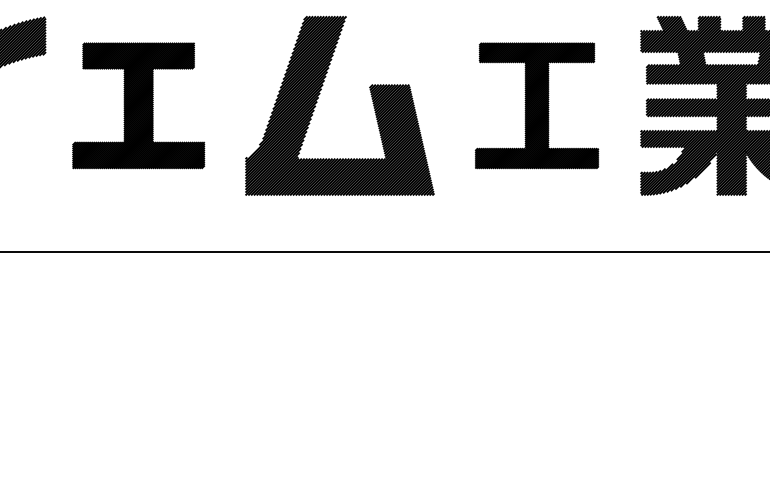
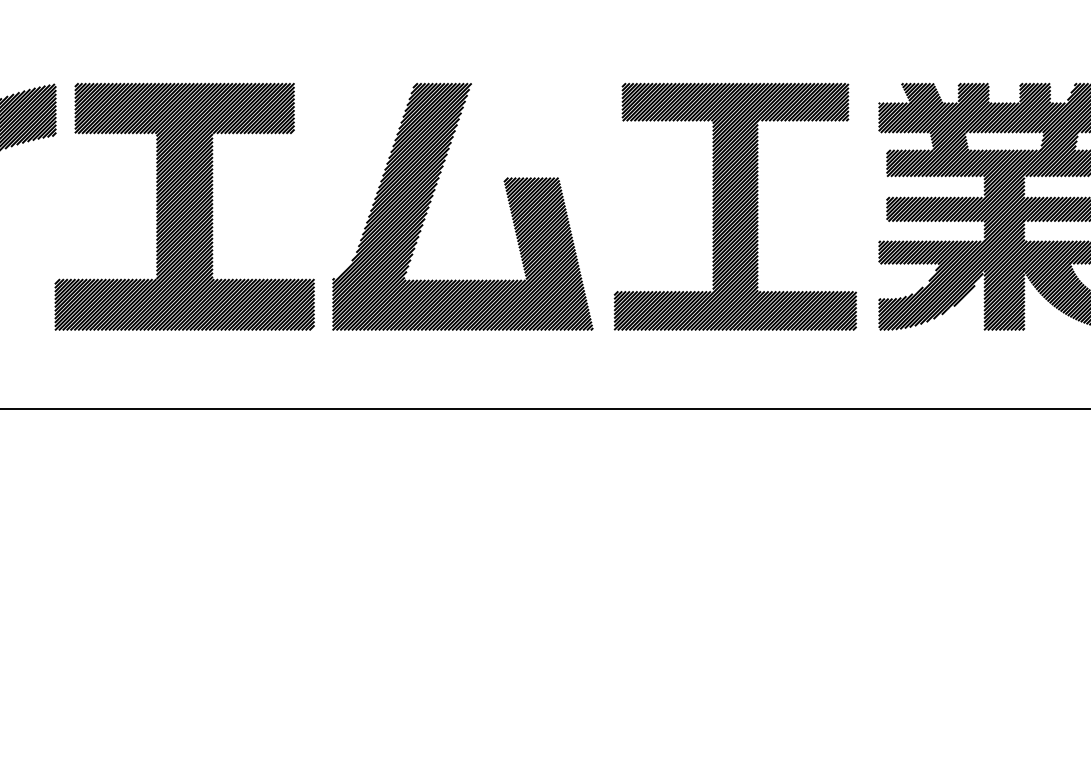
part: (138, 105) -> (184, 206), size x1.43
part: (536, 105) -> (734, 206), size x1.43

